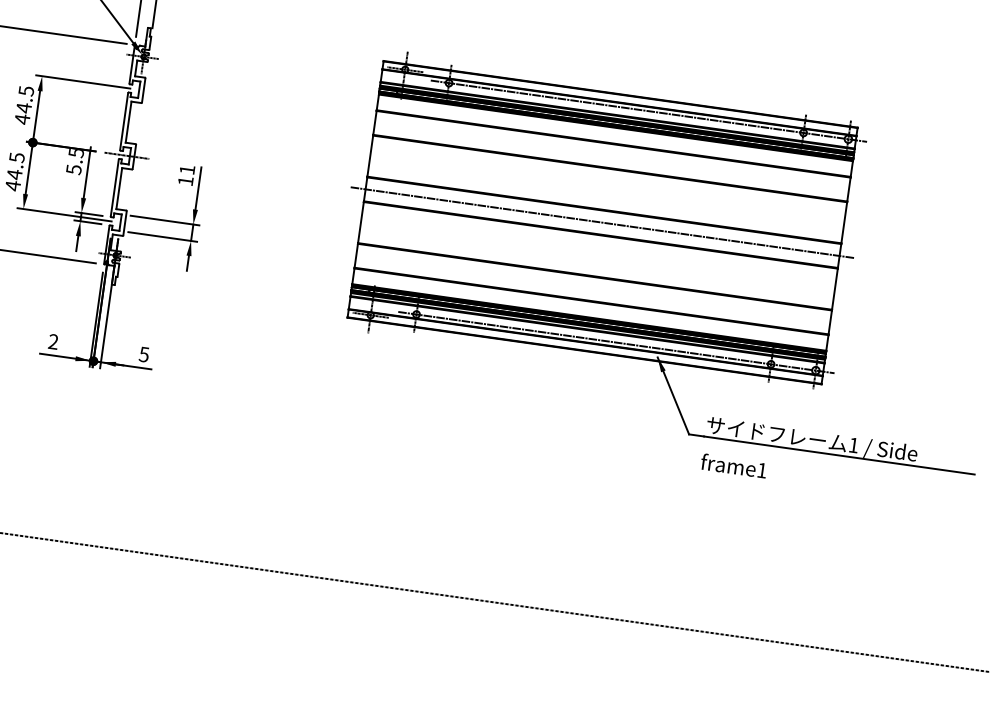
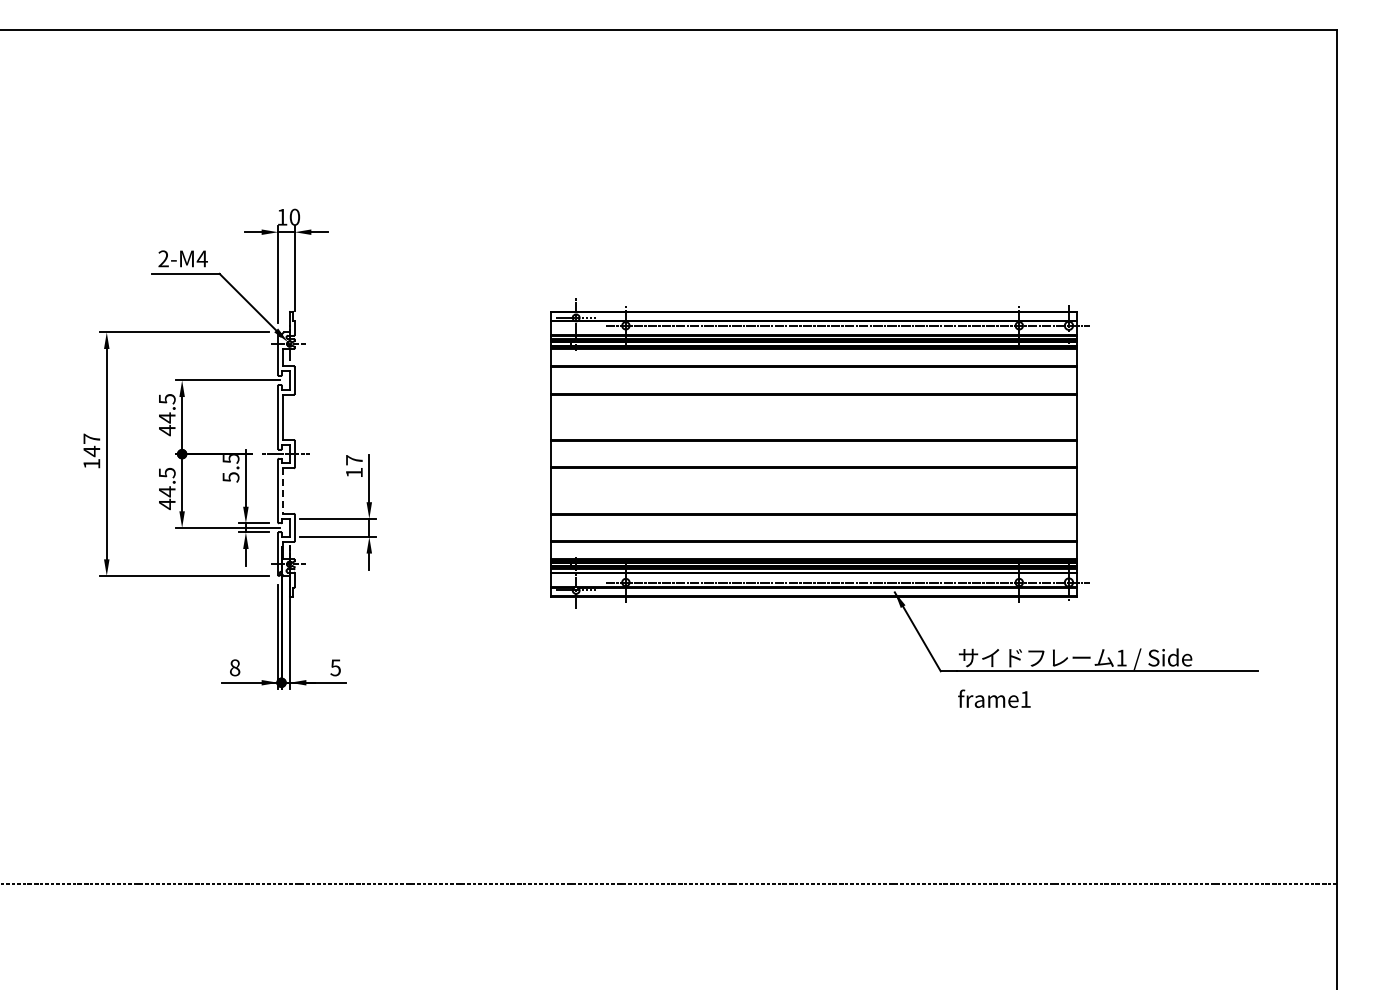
text: (187, 170) -> (354, 460), 11 -> 17
line: (119, 189) -> (283, 491), solid -> dashed
line: (601, 222) -> (813, 454), removed
text: (53, 341) -> (234, 667), 2 -> 8

